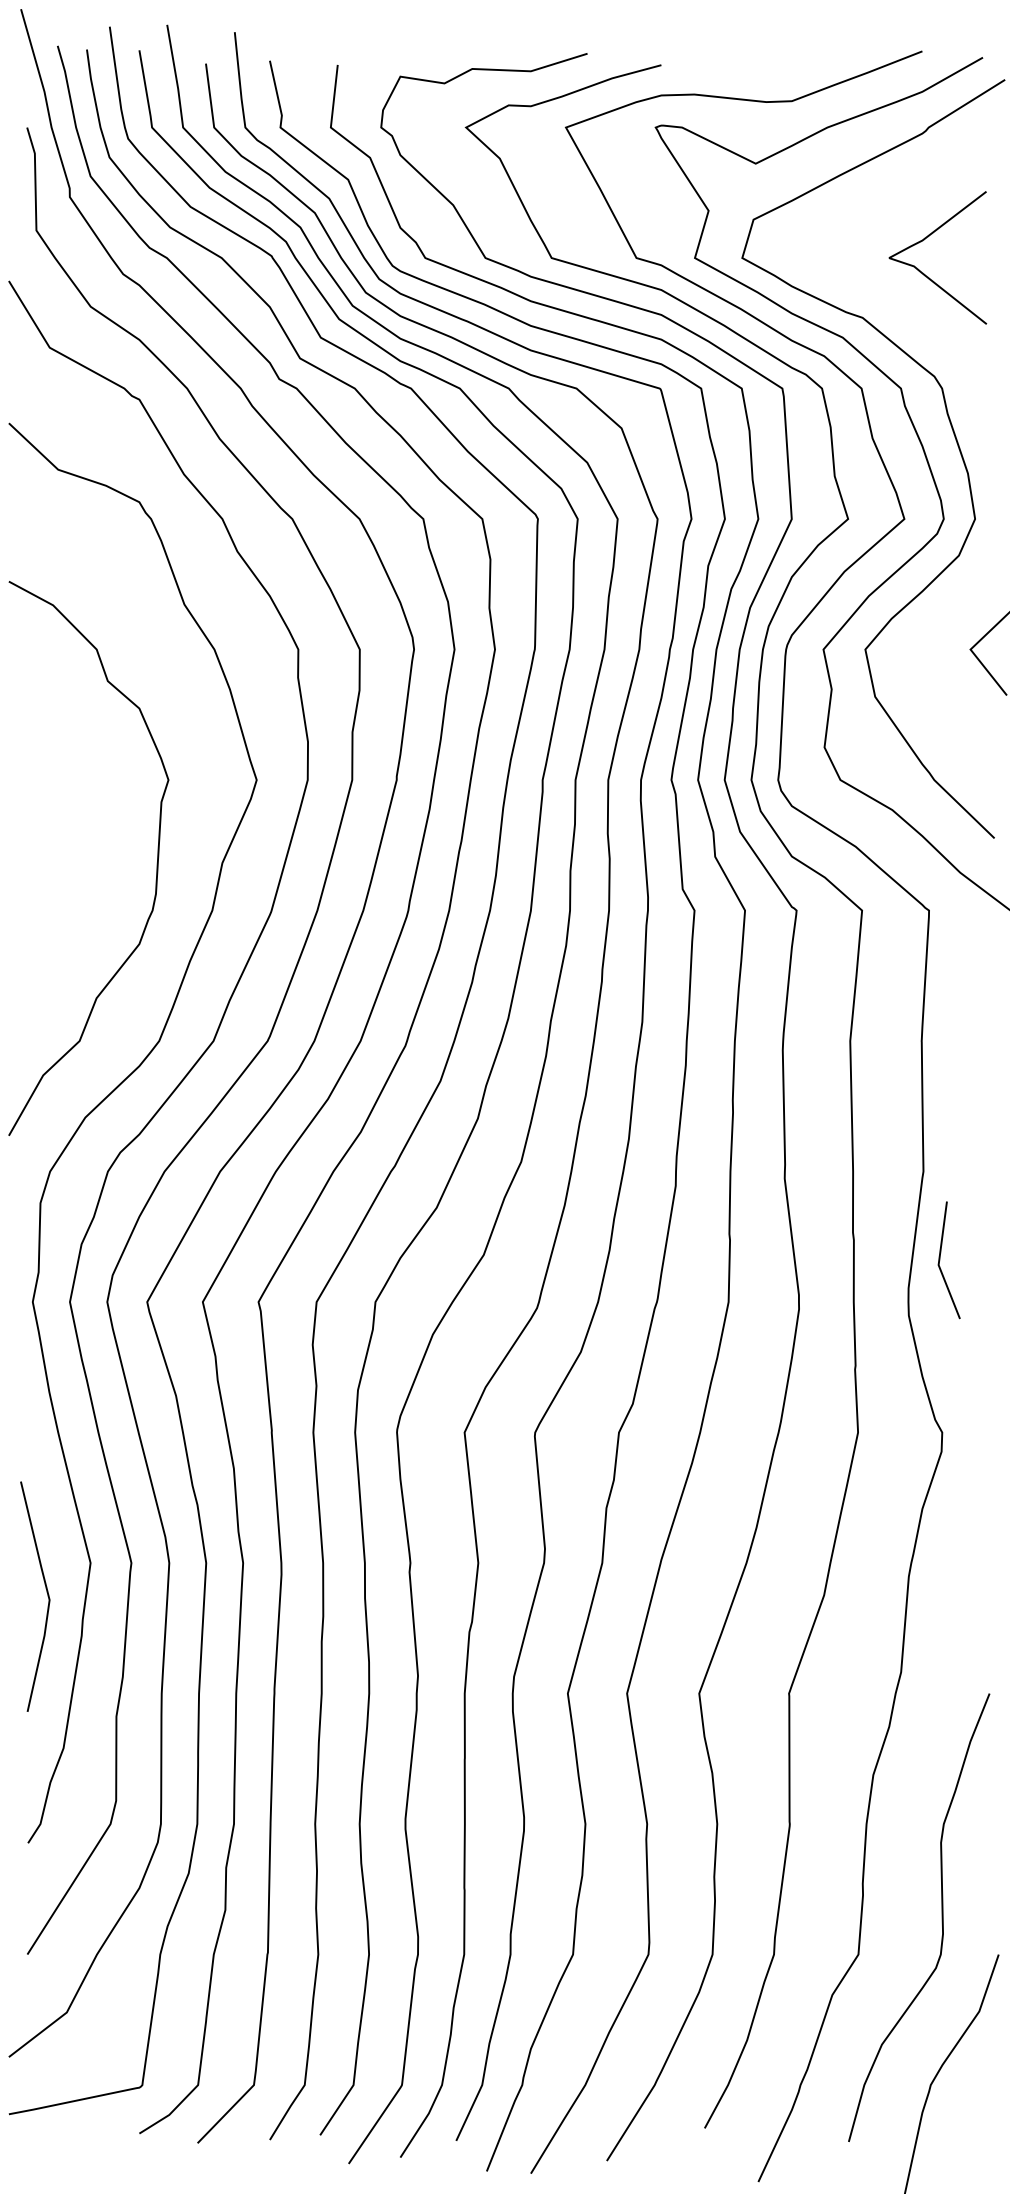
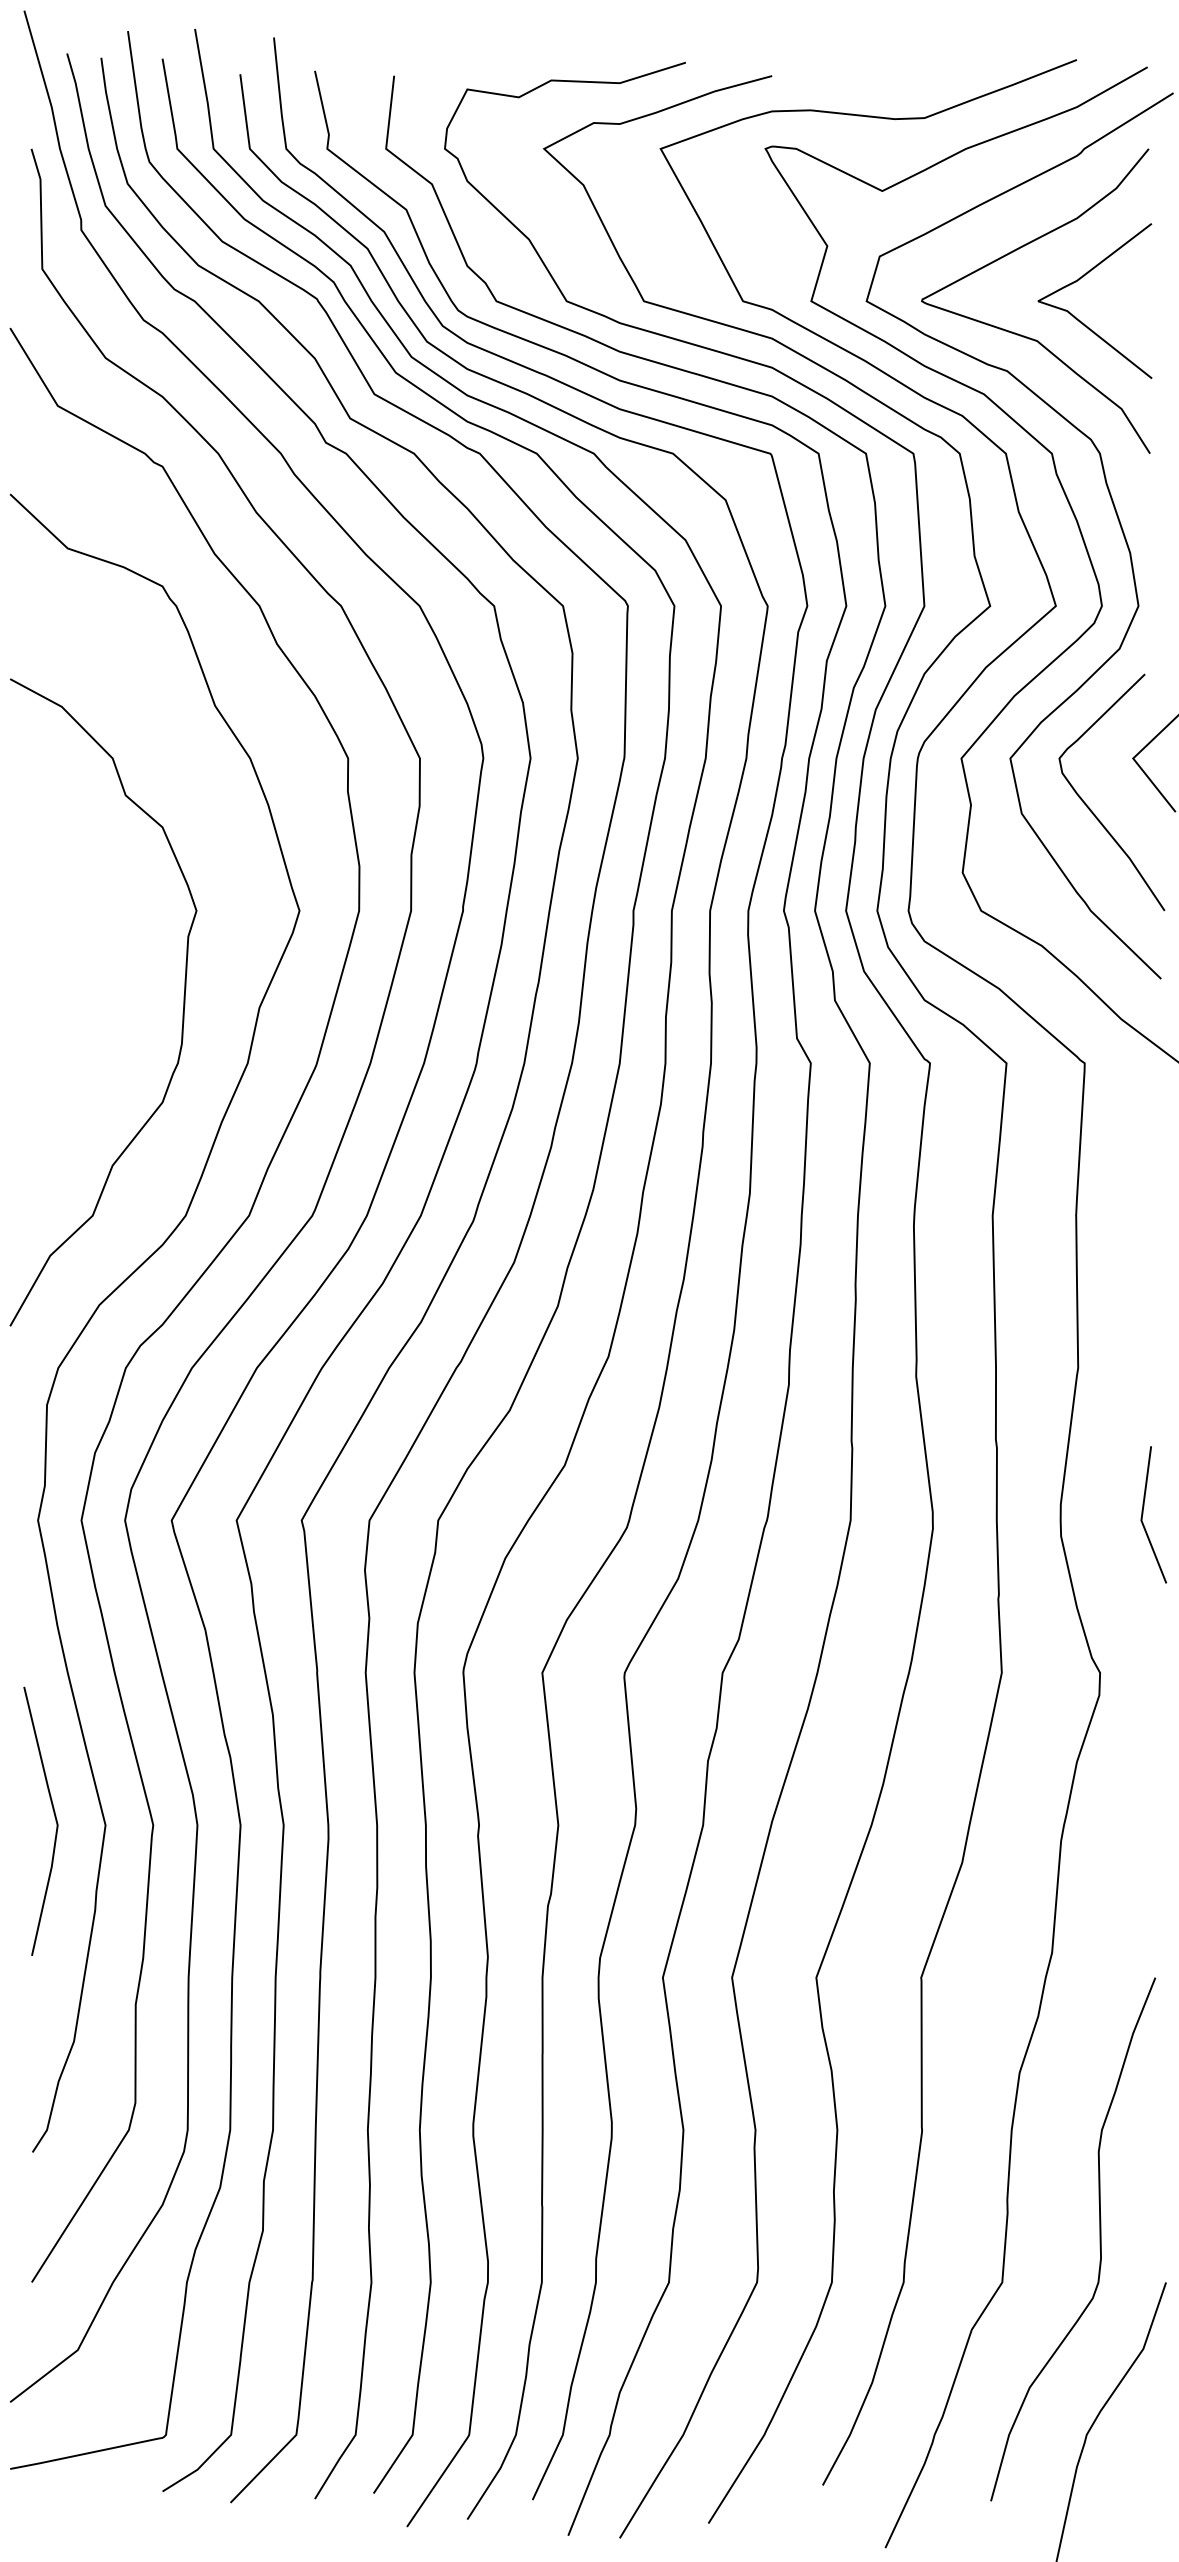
curve: (875, 286) -> (1022, 334), added
curve: (934, 692) -> (1091, 808), added
line: (940, 1260) -> (1143, 1515), moved
line: (46, 1592) -> (54, 1816), moved

